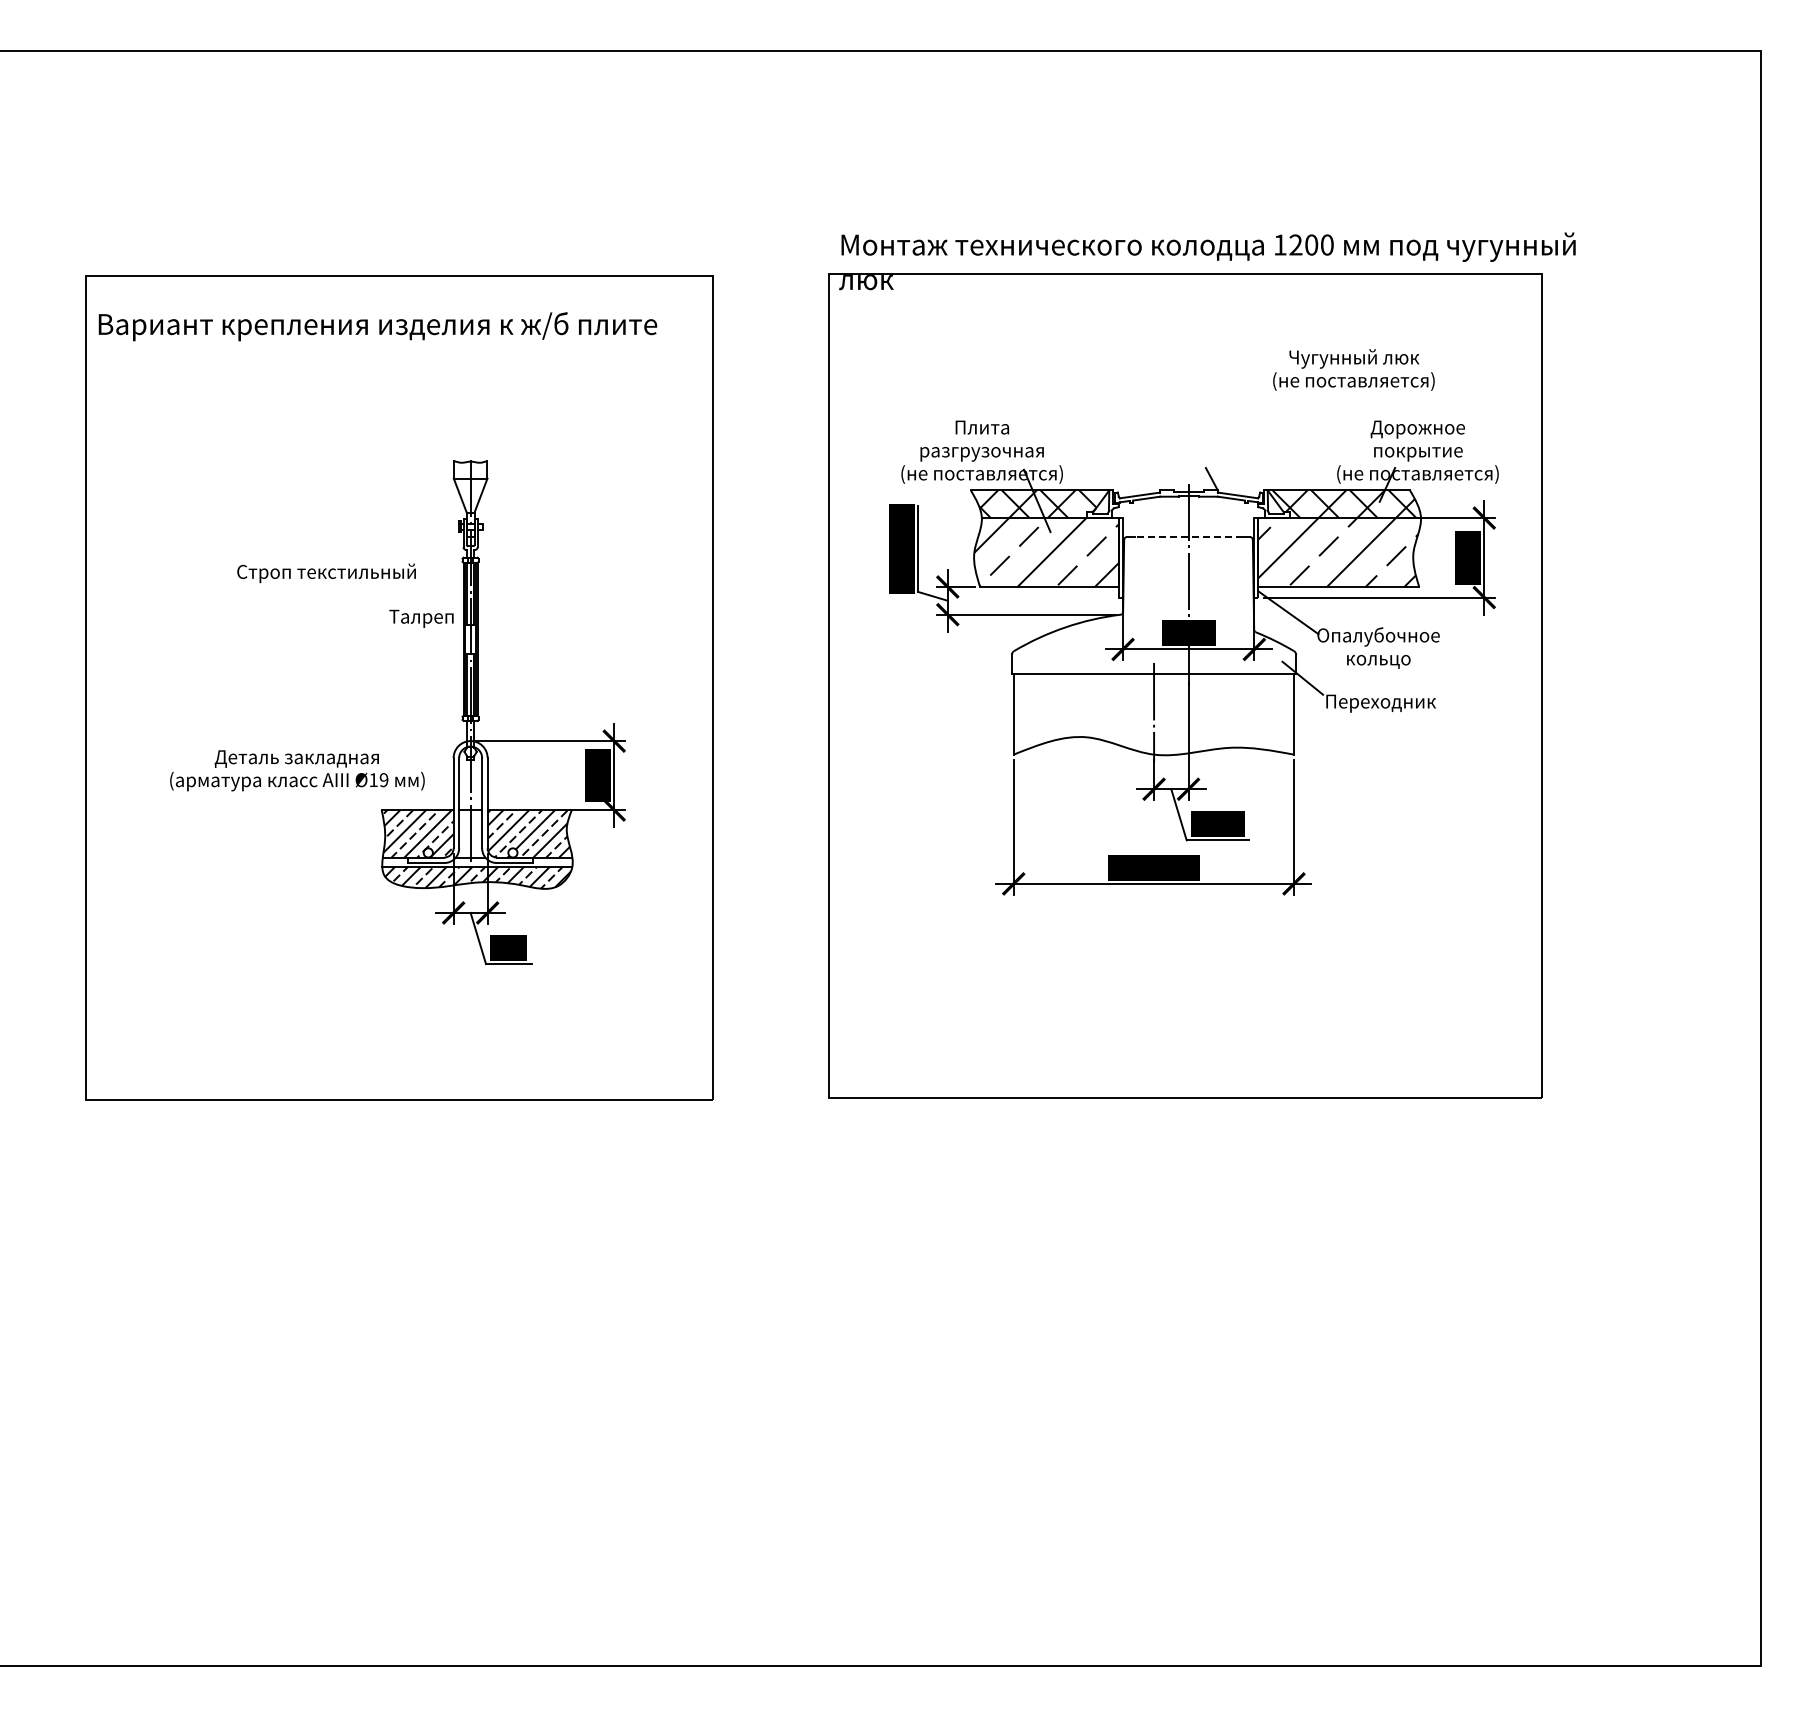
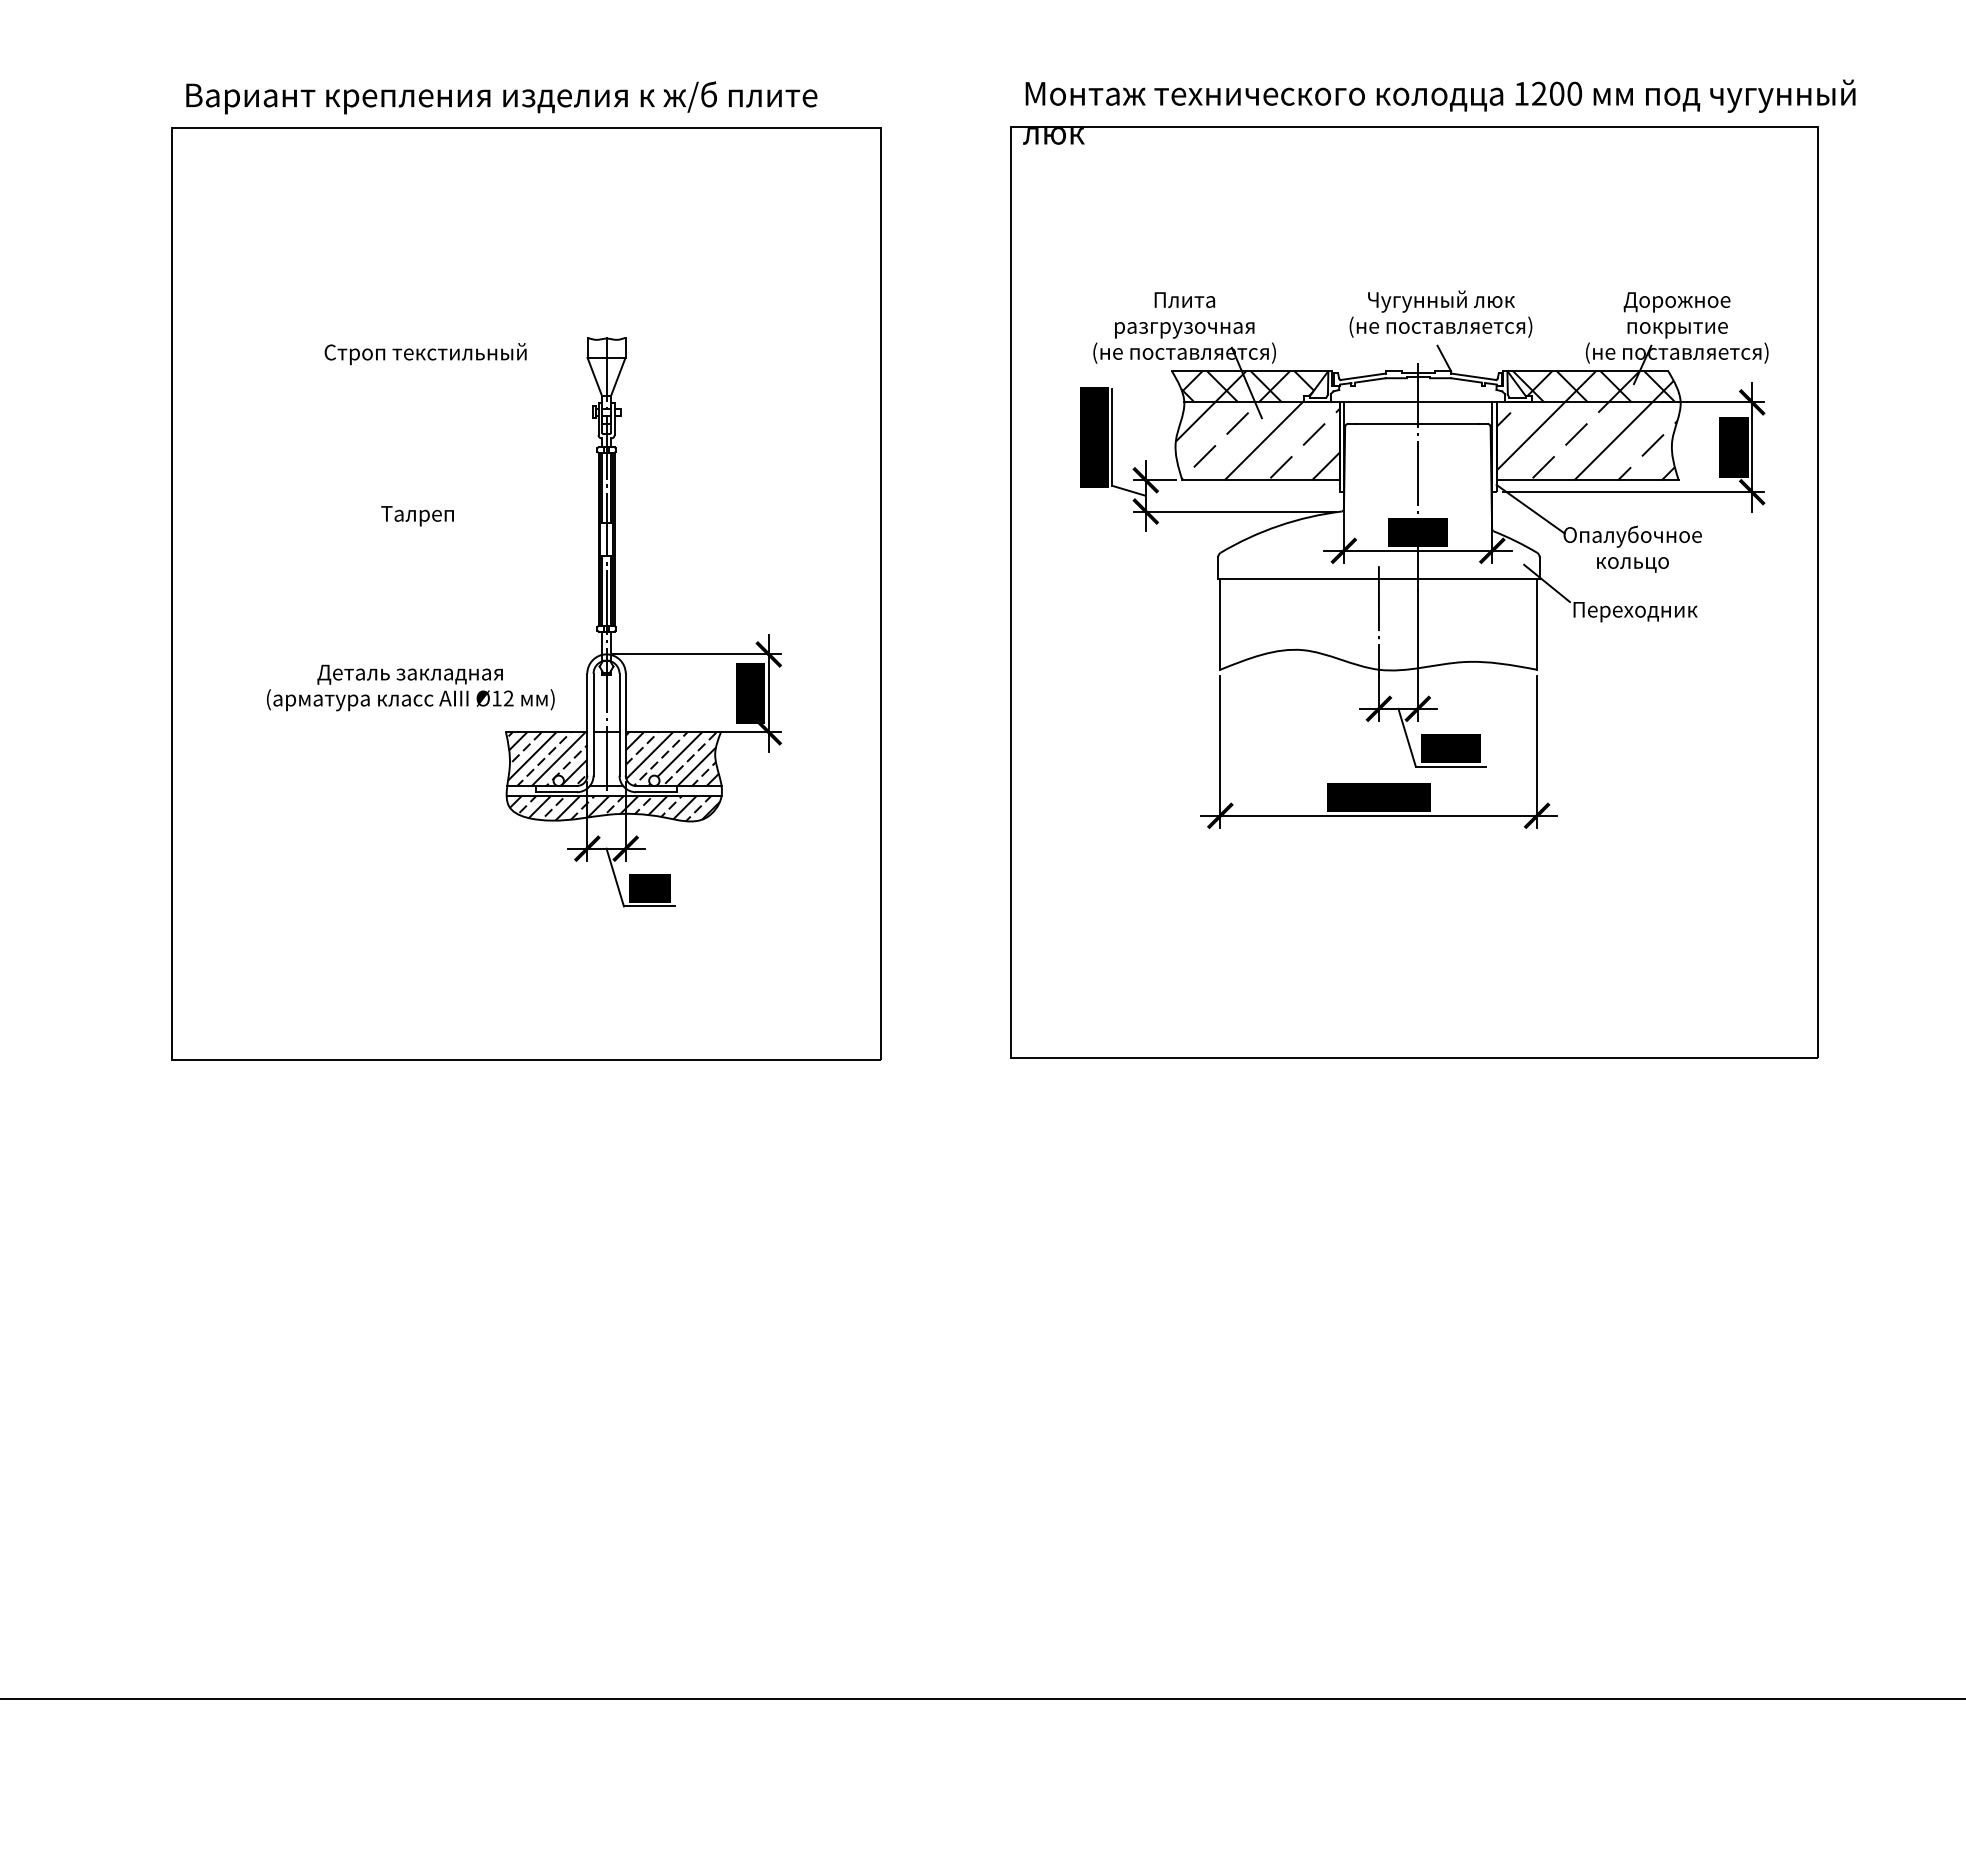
text: (377, 326) -> (501, 97), moved
text: (1353, 369) -> (1440, 313), moved
line: (1188, 518) -> (1417, 402), added
line: (1188, 537) -> (1417, 424), dashed -> solid
text: (326, 573) -> (425, 354), moved
text: (421, 618) -> (417, 515), moved
text: (383, 780) -> (508, 698), Ø19 -> Ø12

